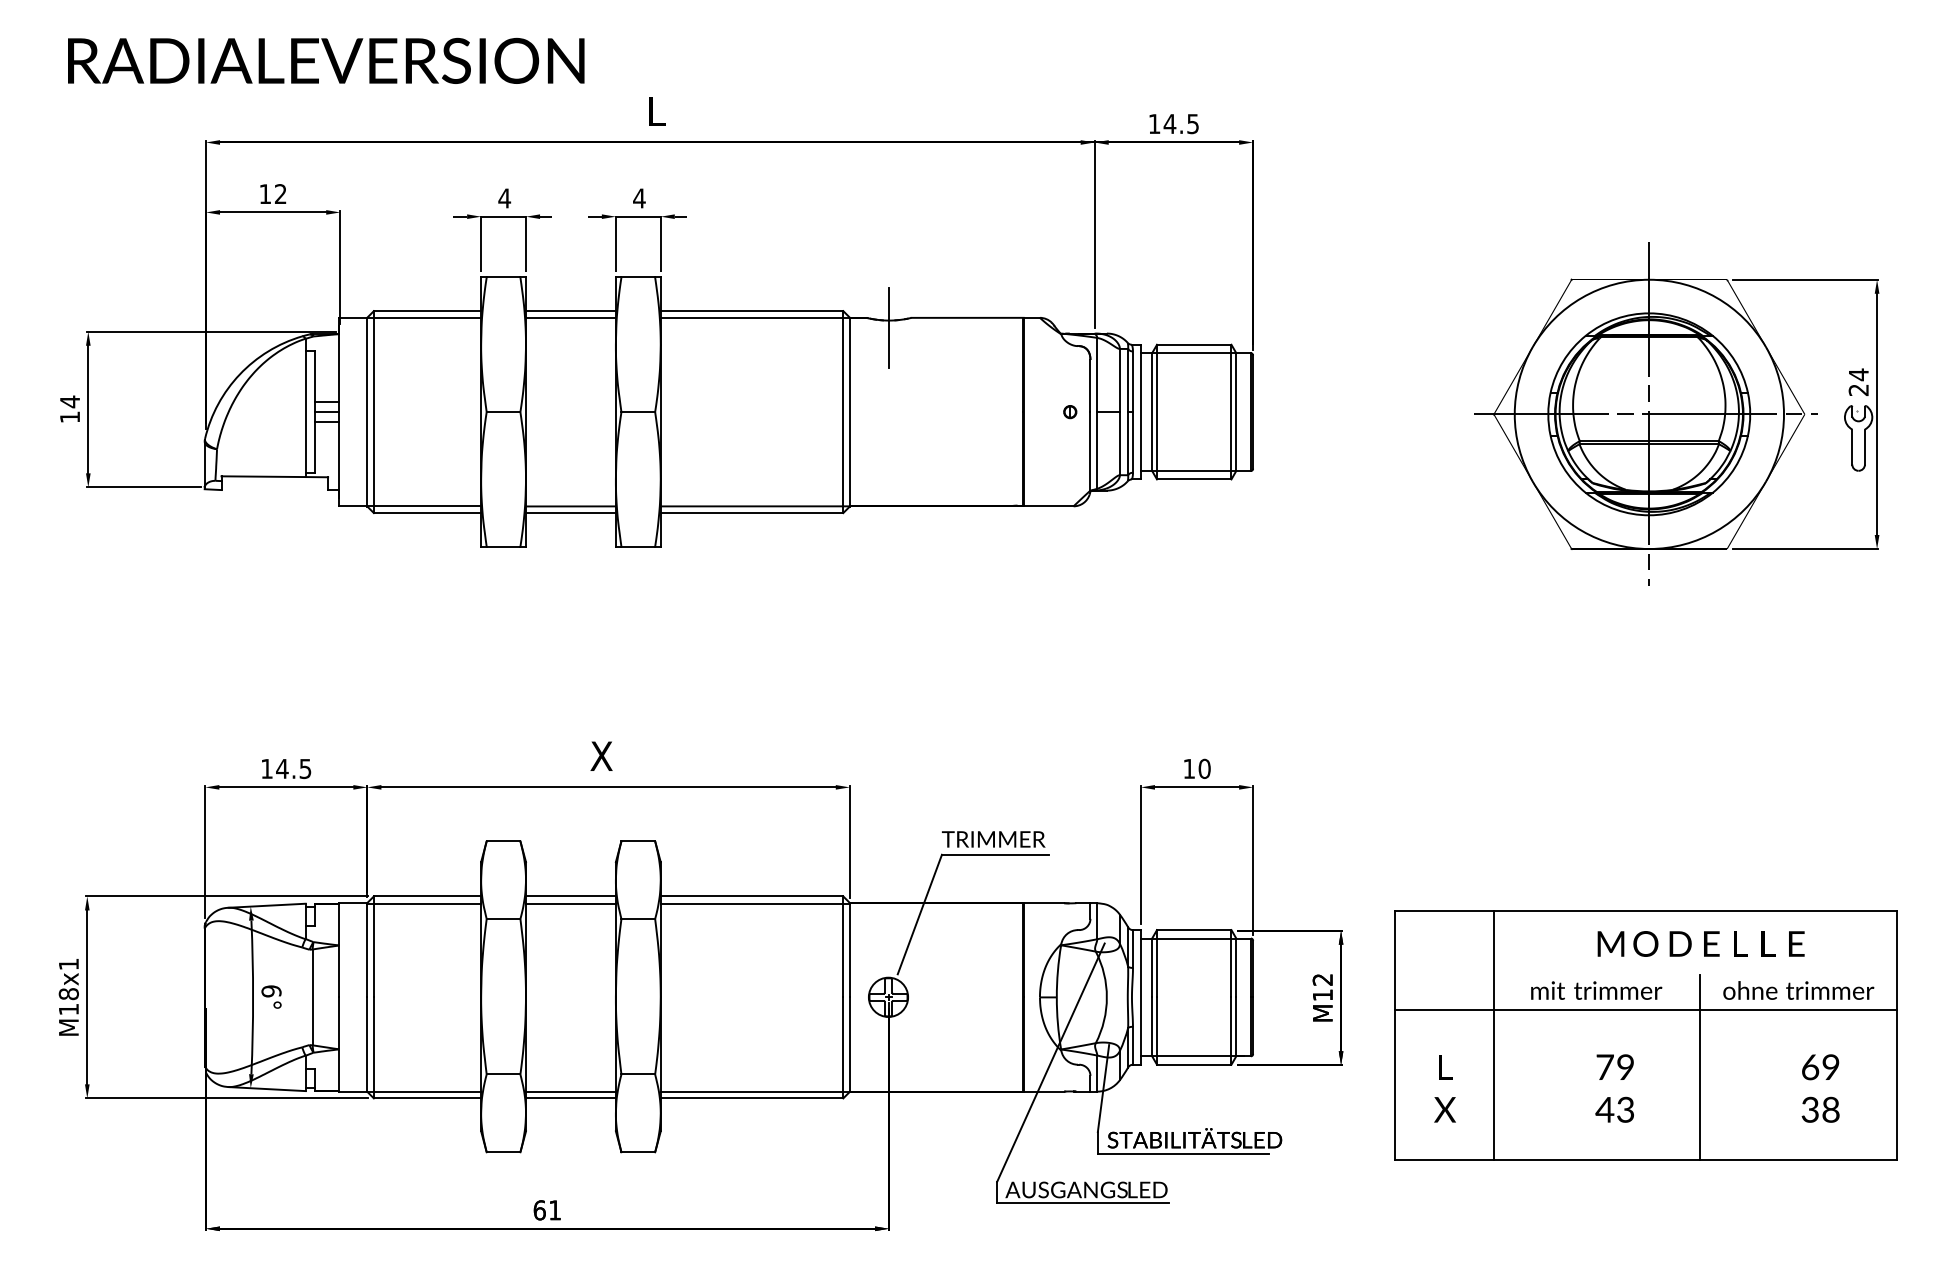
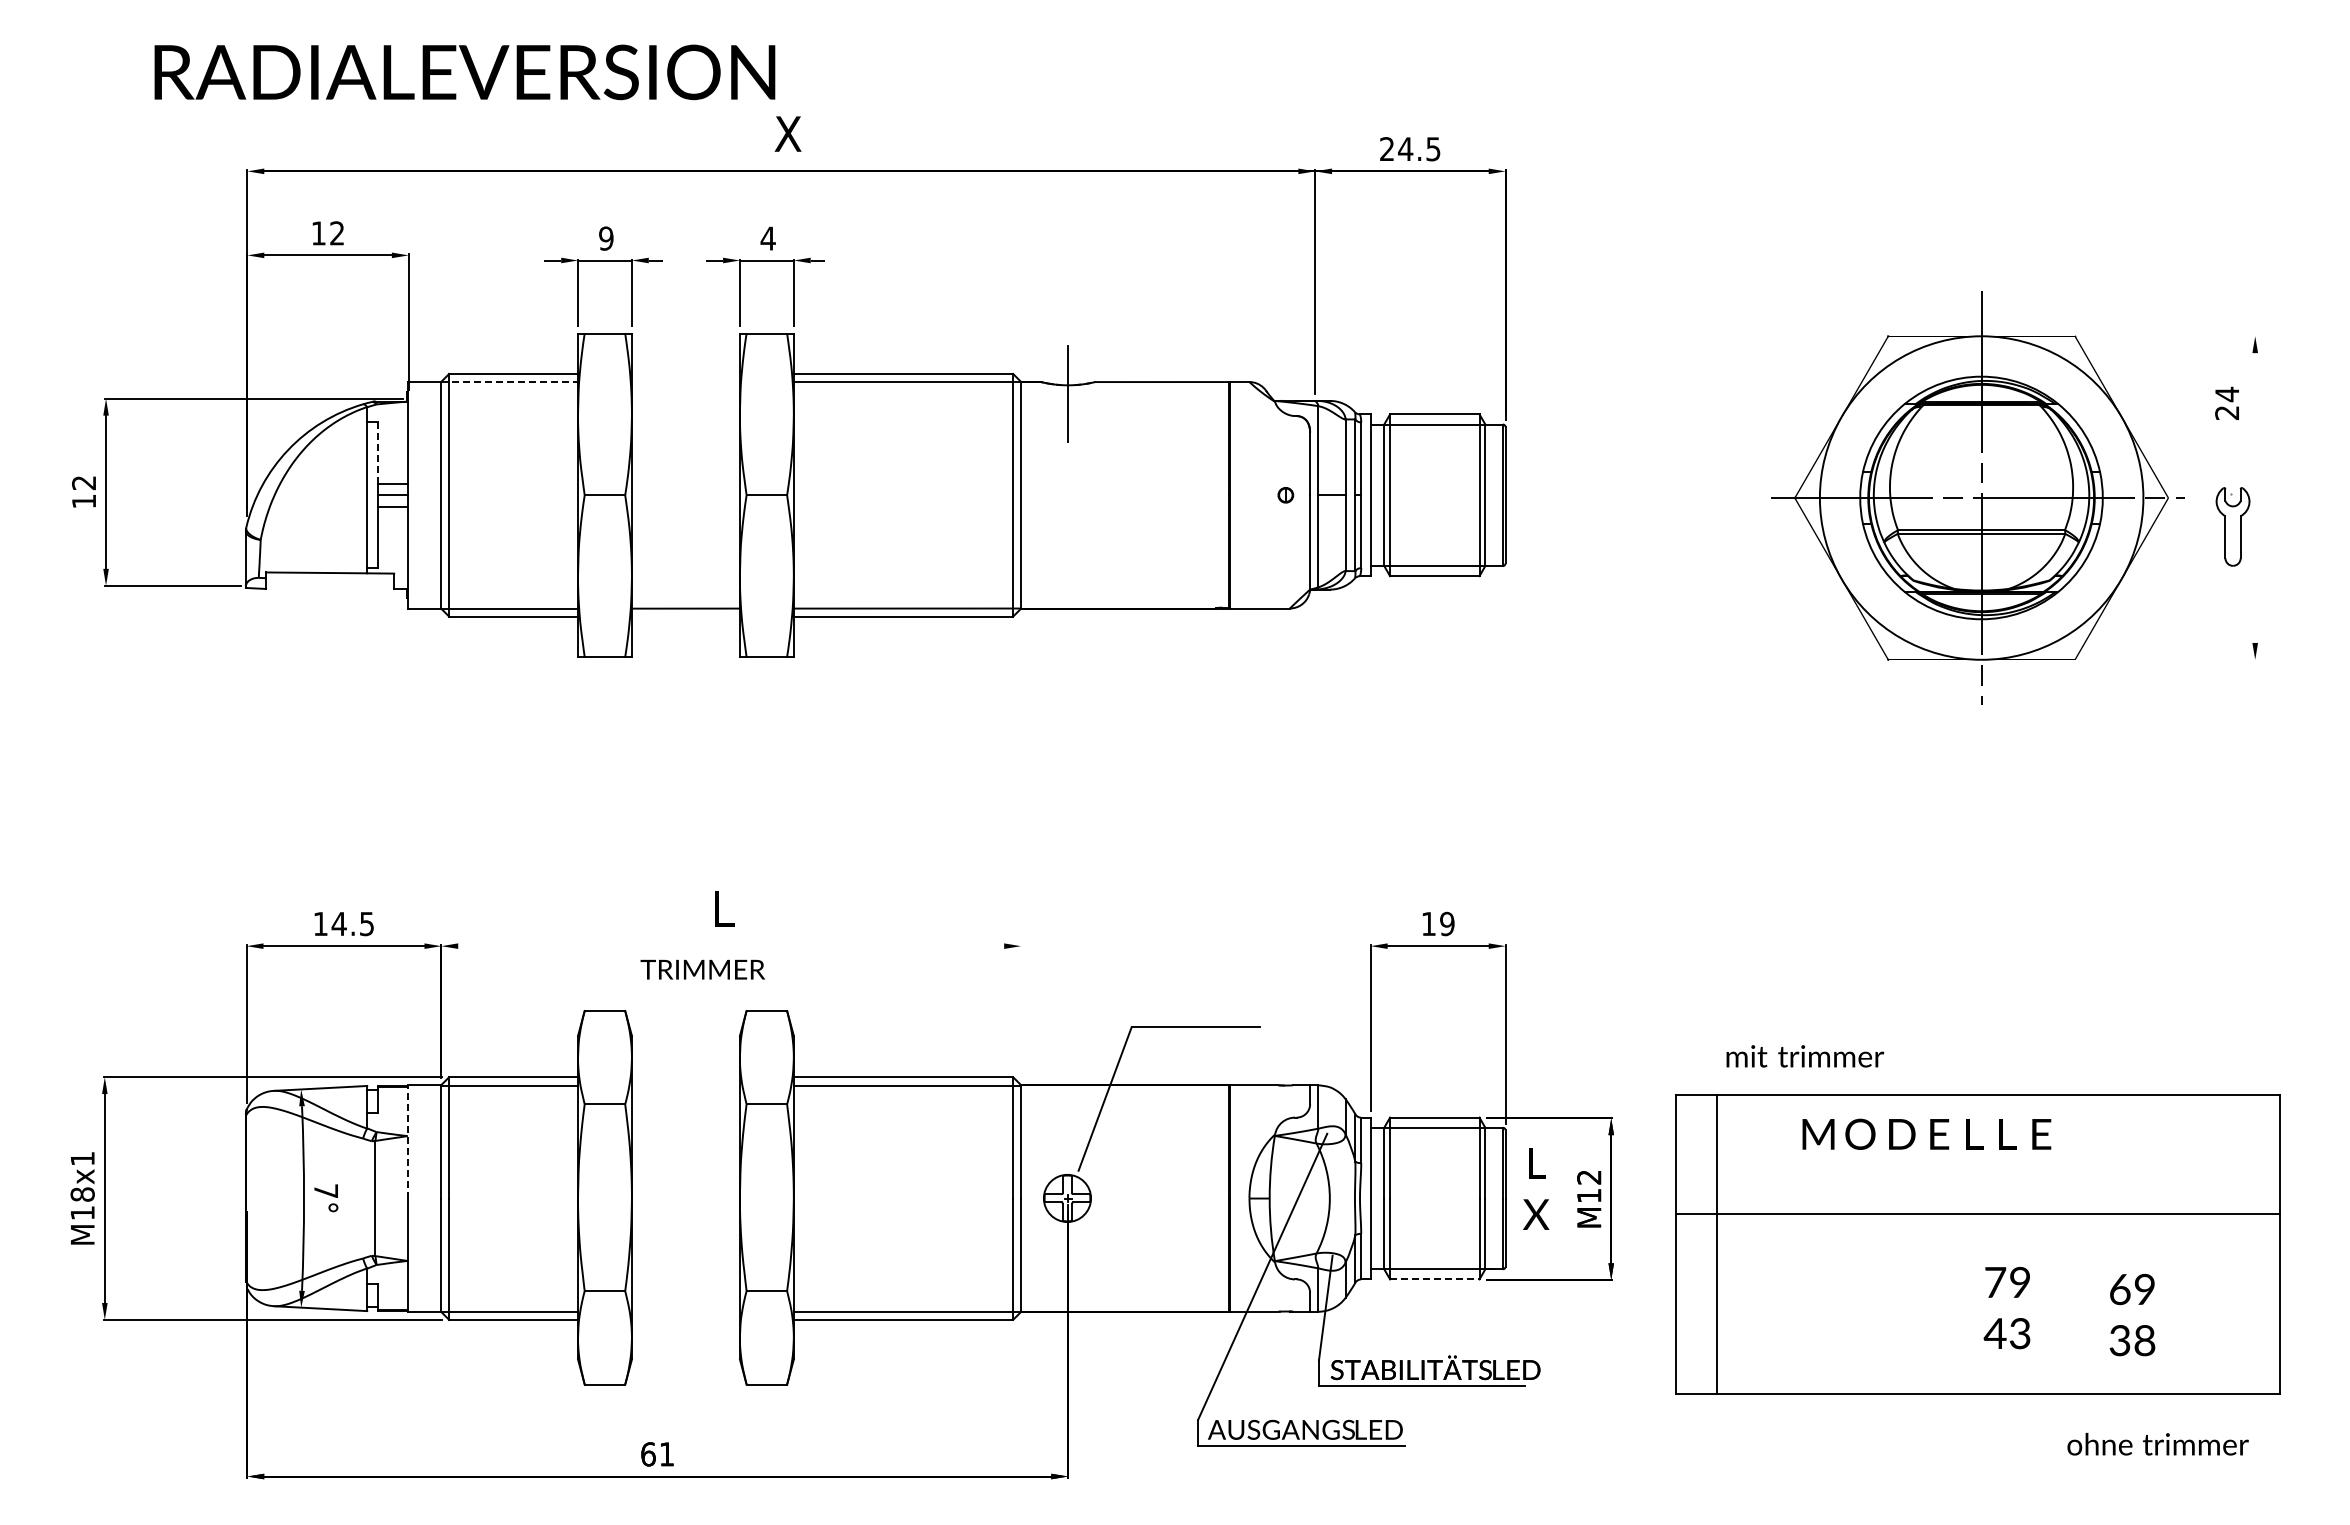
text: (325, 61) -> (464, 72), moved
text: (655, 110) -> (787, 133), L -> X
text: (1154, 123) -> (1386, 148), 14.5 -> 24.5
text: (504, 198) -> (605, 238), 4 -> 9
line: (1804, 279) -> (2168, 336), removed
line: (570, 310) -> (685, 373), removed
line: (424, 318) -> (510, 382), solid -> dashed
line: (570, 318) -> (685, 382), removed
line: (315, 376) -> (378, 452), solid -> dashed
text: (1858, 381) -> (2226, 402), moved
text: (69, 401) -> (83, 482), 14 -> 12
line: (1877, 413) -> (2255, 497), removed
line: (570, 512) -> (685, 616), removed
line: (1804, 548) -> (2168, 659), removed
text: (601, 756) -> (722, 908), X -> L
text: (1204, 769) -> (1447, 924), 10 -> 19
line: (608, 787) -> (731, 946), removed
text: (993, 839) -> (702, 969), moved
line: (850, 841) -> (1021, 1011), removed
line: (570, 896) -> (685, 1077), removed
line: (570, 903) -> (685, 1085), removed
text: (1700, 943) -> (1926, 1133), moved
line: (339, 949) -> (407, 1141), solid -> dashed
text: (1596, 990) -> (1805, 1056), moved
text: (1798, 990) -> (2157, 1444), moved
text: (271, 991) -> (326, 1191), 6° -> 7°
line: (1493, 1034) -> (1716, 1243), moved
line: (1193, 1064) -> (1434, 1279), solid -> dashed
line: (1700, 1067) -> (2042, 1282), removed
text: (1445, 1088) -> (1536, 1188), moved
text: (1614, 1088) -> (2006, 1307), moved
text: (1820, 1088) -> (2132, 1314), moved
line: (570, 1092) -> (685, 1312), removed
line: (570, 1098) -> (685, 1319), removed

